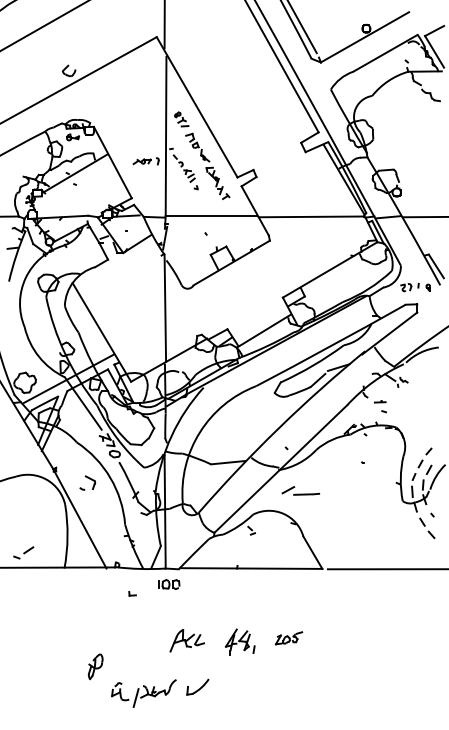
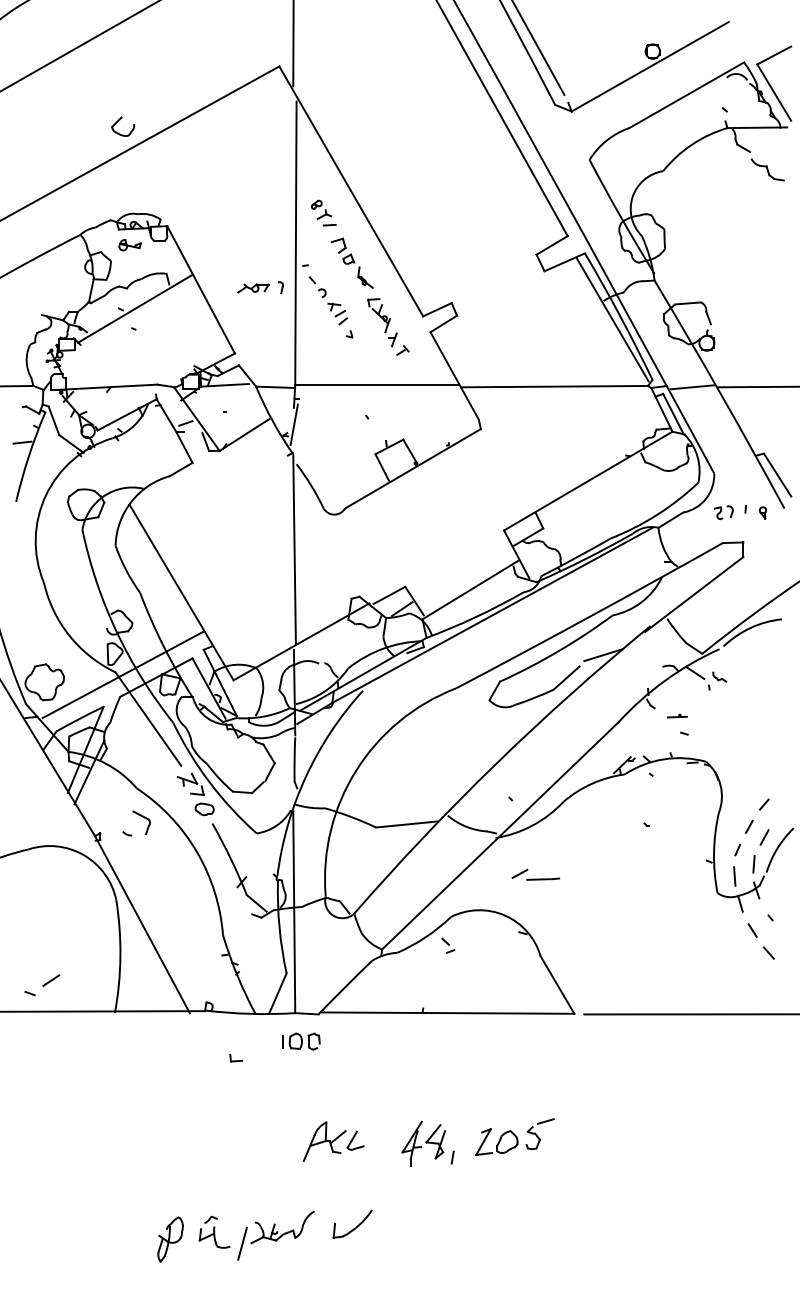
part: (87, 482) -> (136, 822), moved
part: (300, 490) -> (535, 874), size x0.71
part: (288, 638) -> (514, 1137), size x1.67
part: (95, 666) -> (170, 1239), moved

